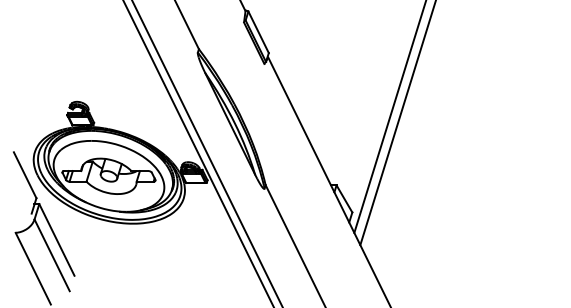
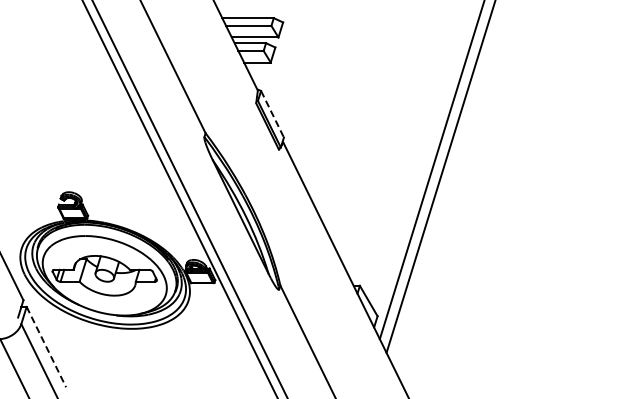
line: (258, 32) -> (272, 114), solid -> dashed
line: (57, 240) -> (46, 347), solid -> dashed

